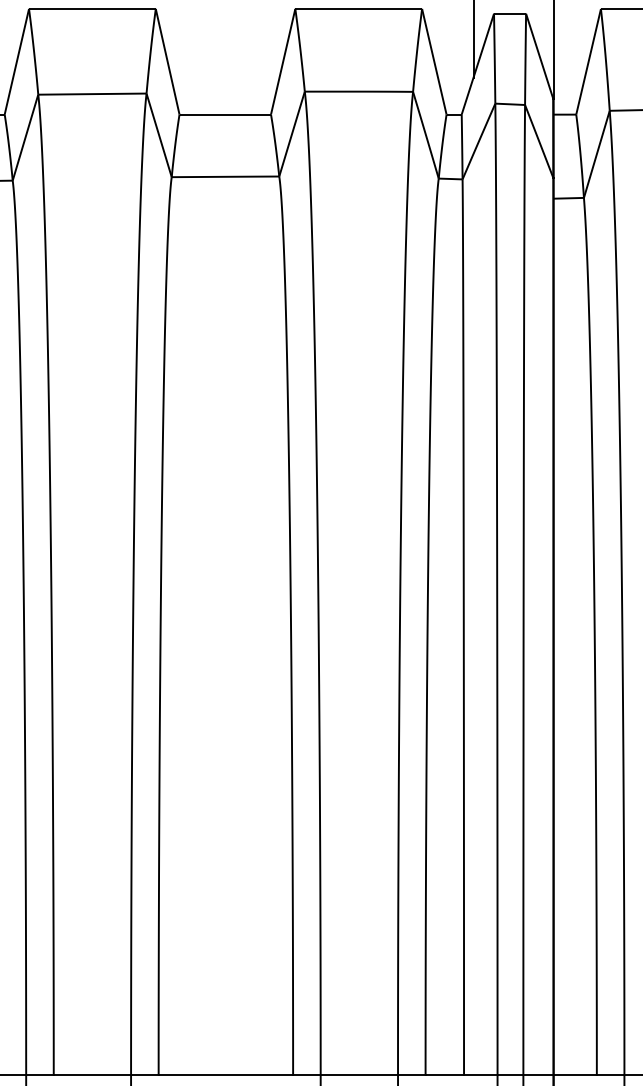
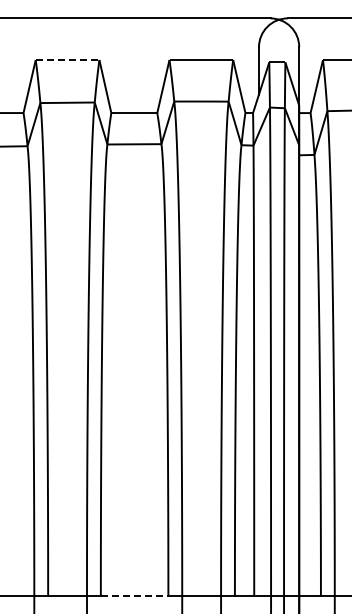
line: (92, 9) -> (67, 60), solid -> dashed
line: (225, 1075) -> (134, 595), solid -> dashed

